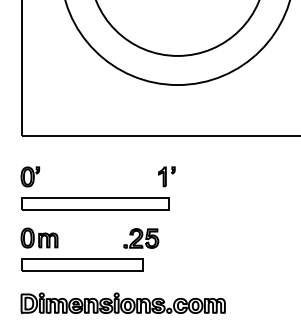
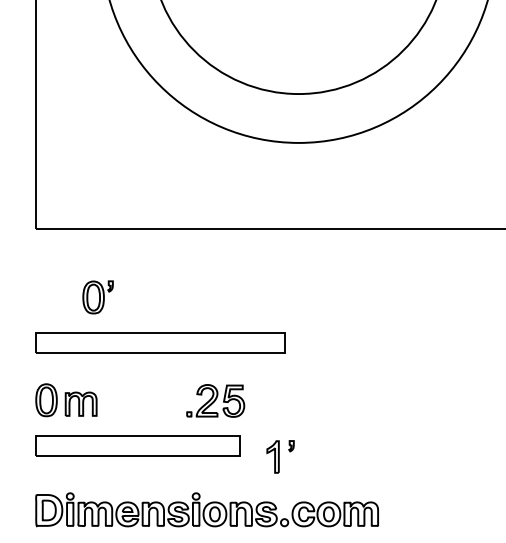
part: (30, 176) -> (98, 296), moved
part: (166, 176) -> (279, 456), moved
part: (141, 238) -> (216, 400), moved

